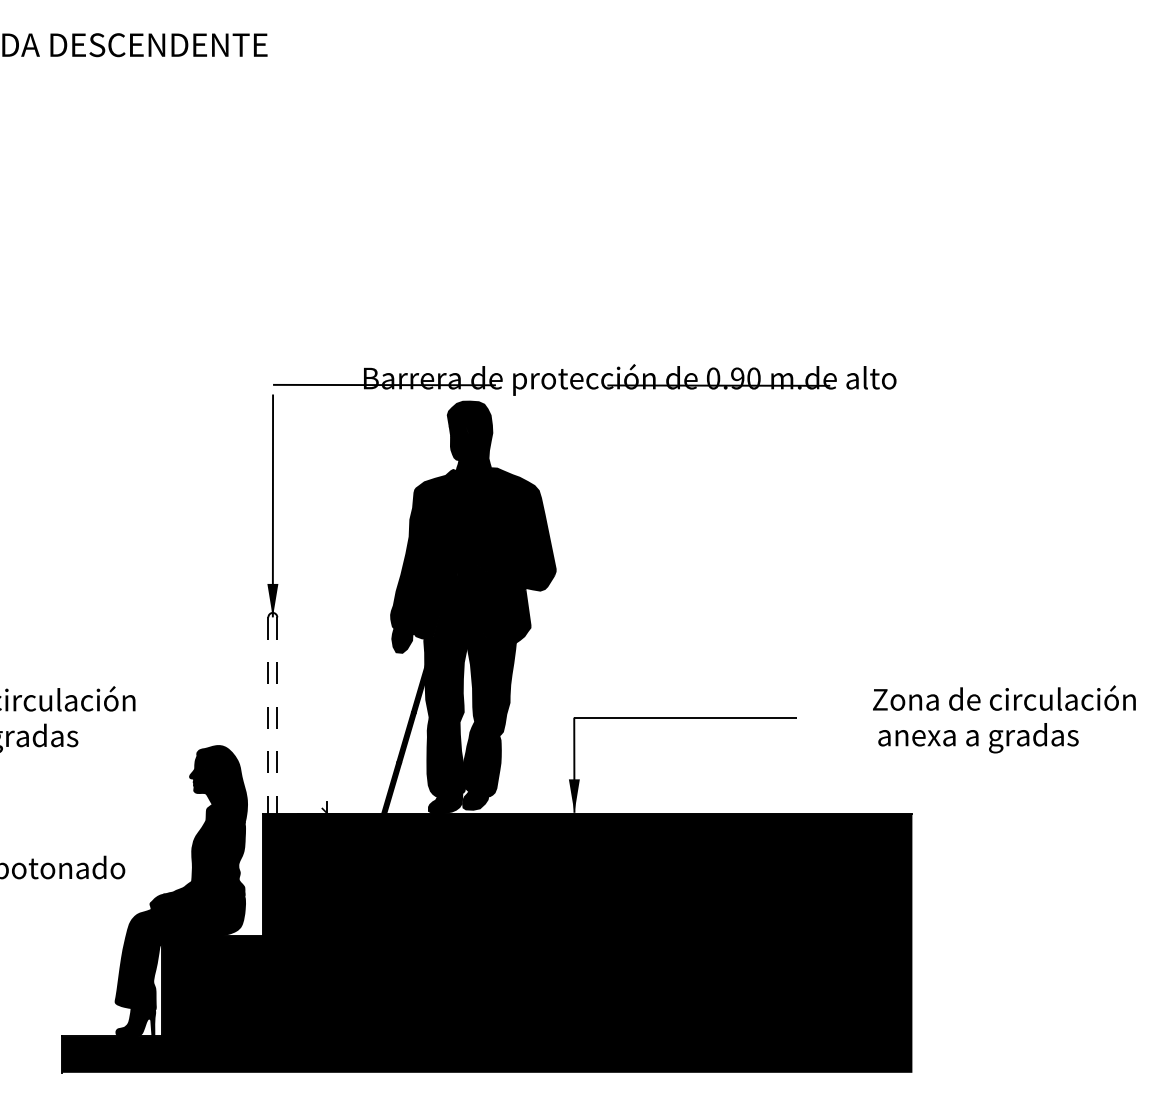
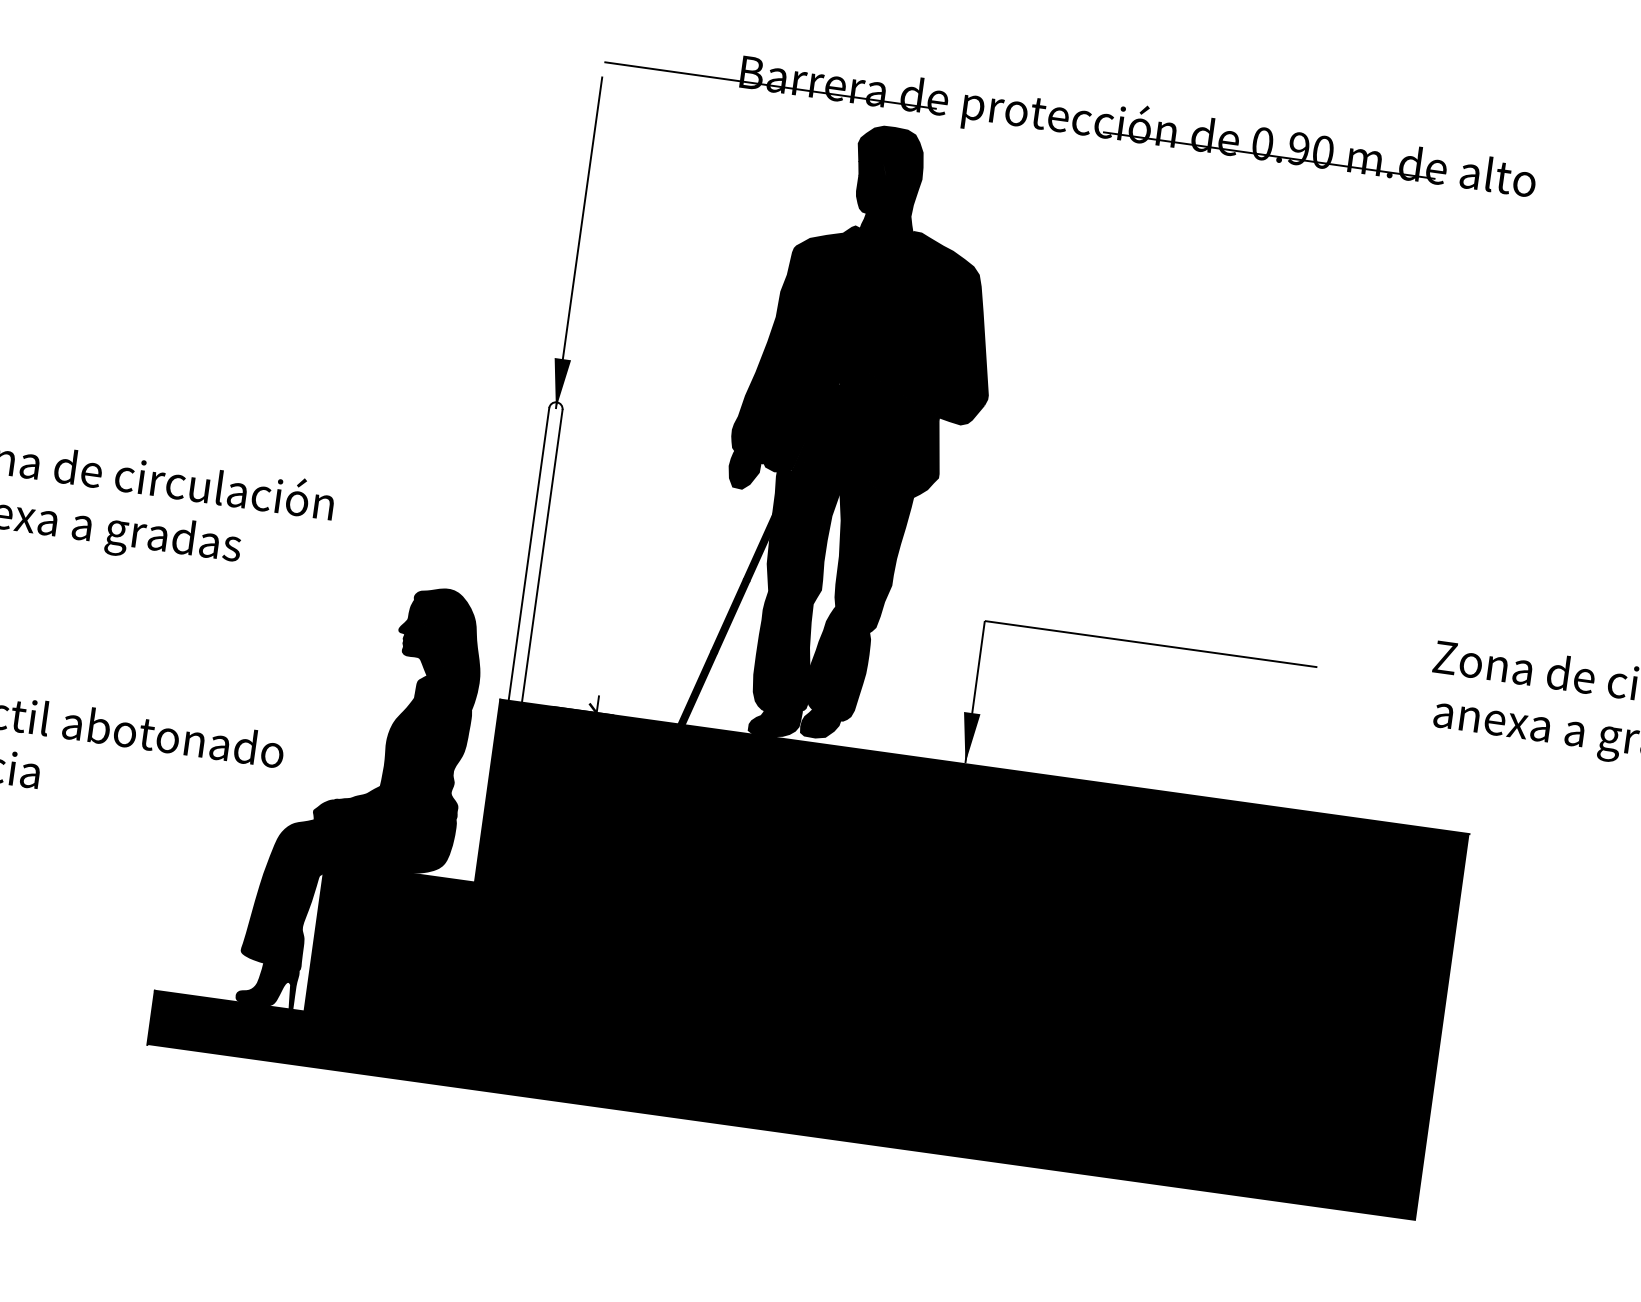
line: (268, 715) -> (529, 554), dashed -> solid
line: (277, 715) -> (542, 556), dashed -> solid

